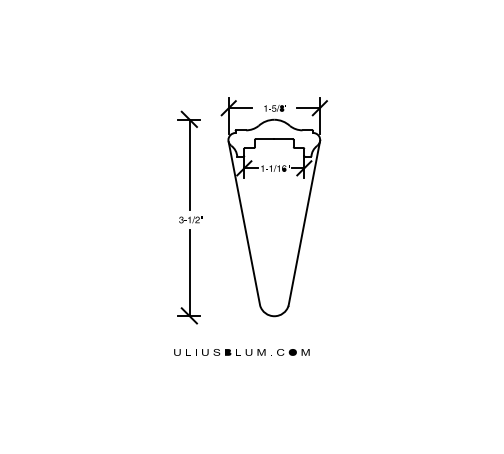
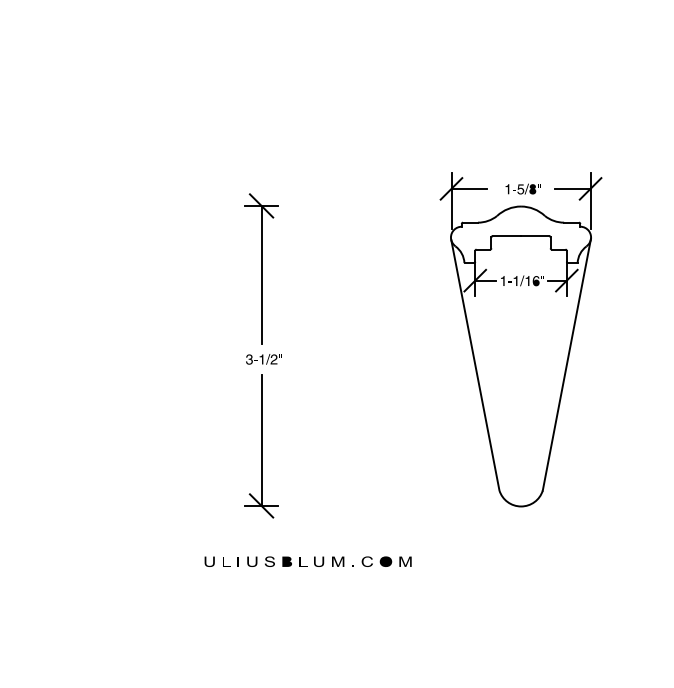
part: (273, 207) -> (519, 340), moved
part: (241, 352) -> (307, 561), moved

